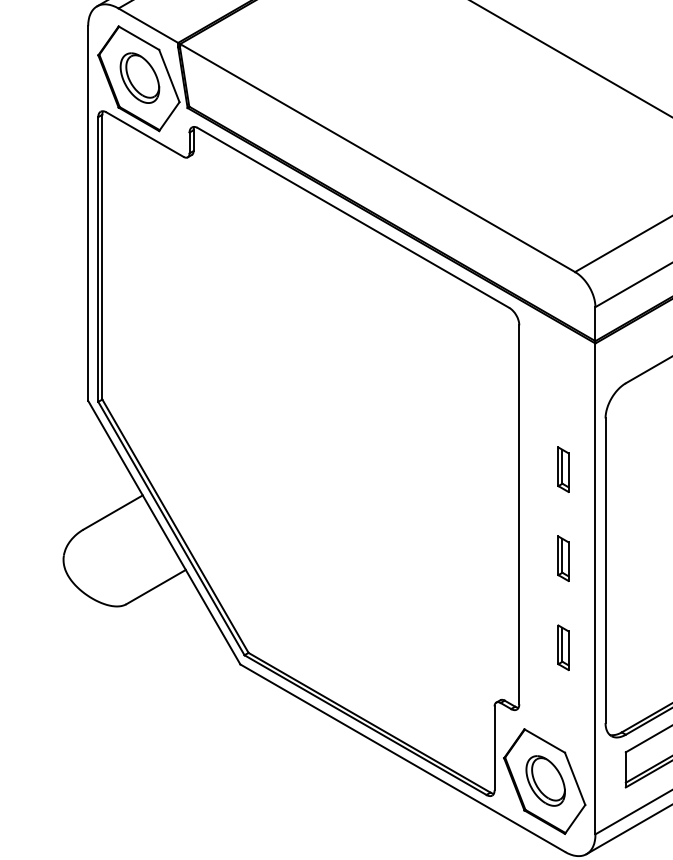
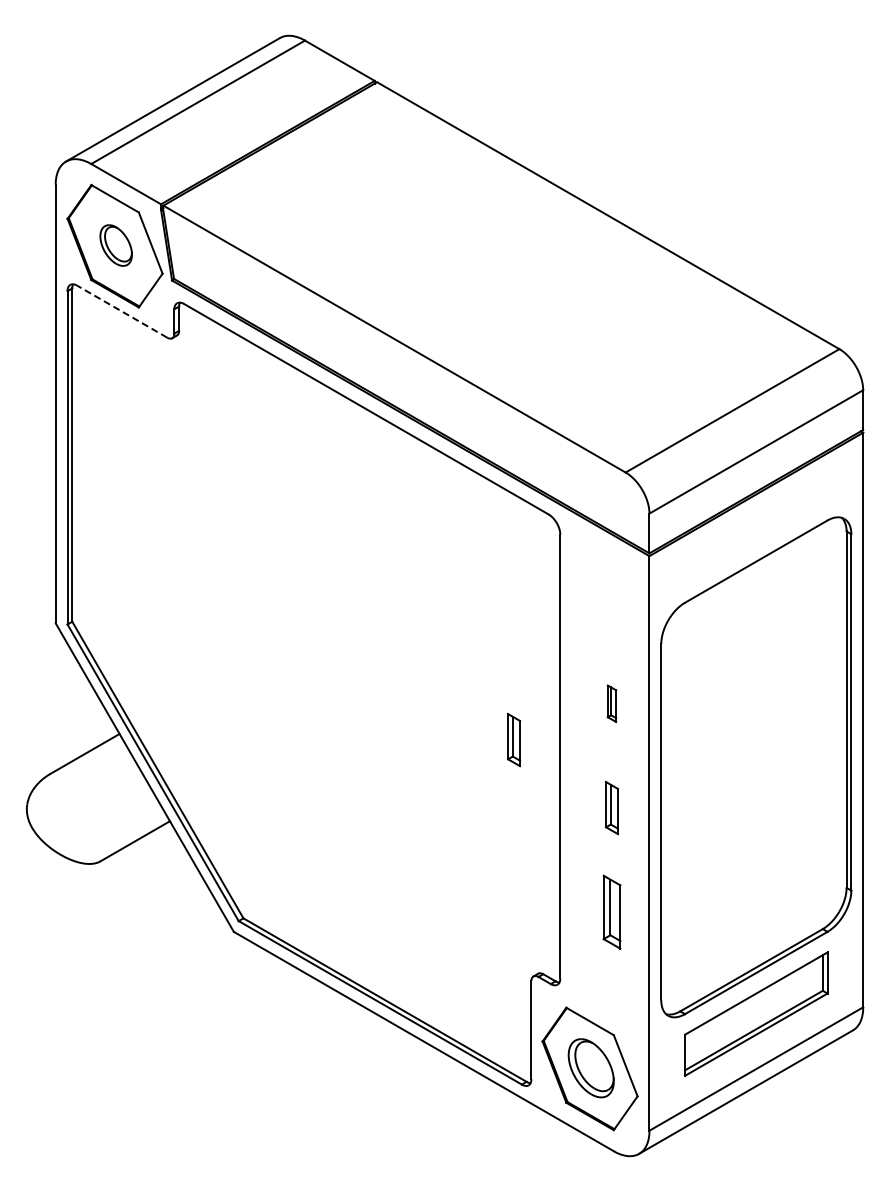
part: (139, 78) -> (115, 245), size x0.7
line: (144, 134) -> (121, 311), solid -> dashed
part: (563, 469) -> (611, 703), size x0.7
part: (479, 500) -> (513, 740), added
part: (563, 647) -> (611, 912), size x1.4

